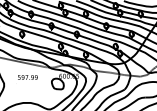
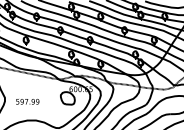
text: (27, 77) -> (27, 101), moved

